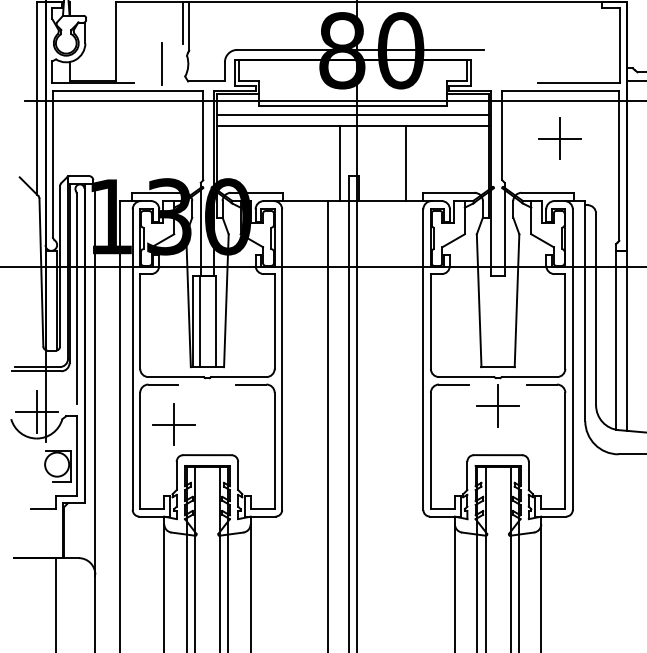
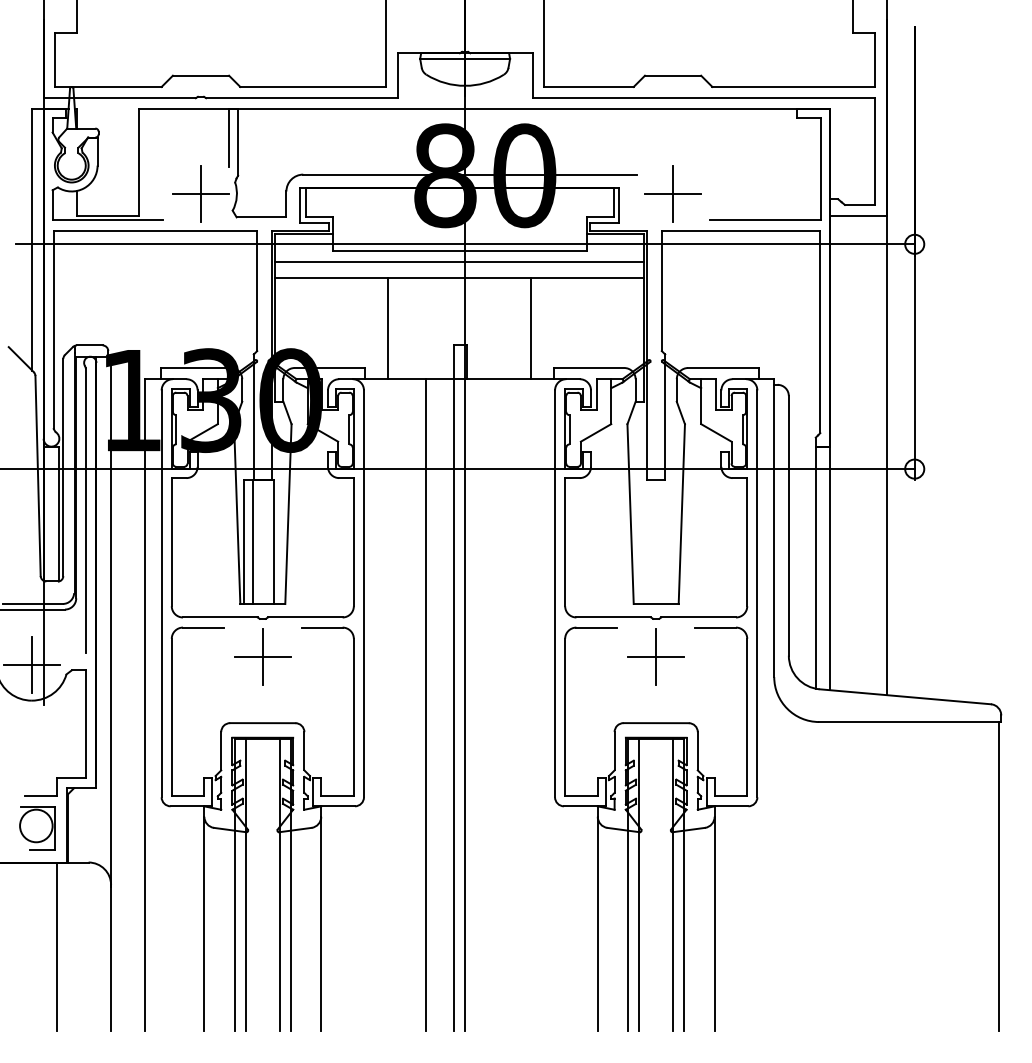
line: (161, 63) -> (200, 193), added
part: (559, 138) -> (672, 193), moved
line: (339, 163) -> (387, 328), moved
part: (173, 424) -> (262, 656), moved
part: (57, 466) -> (37, 828), moved

